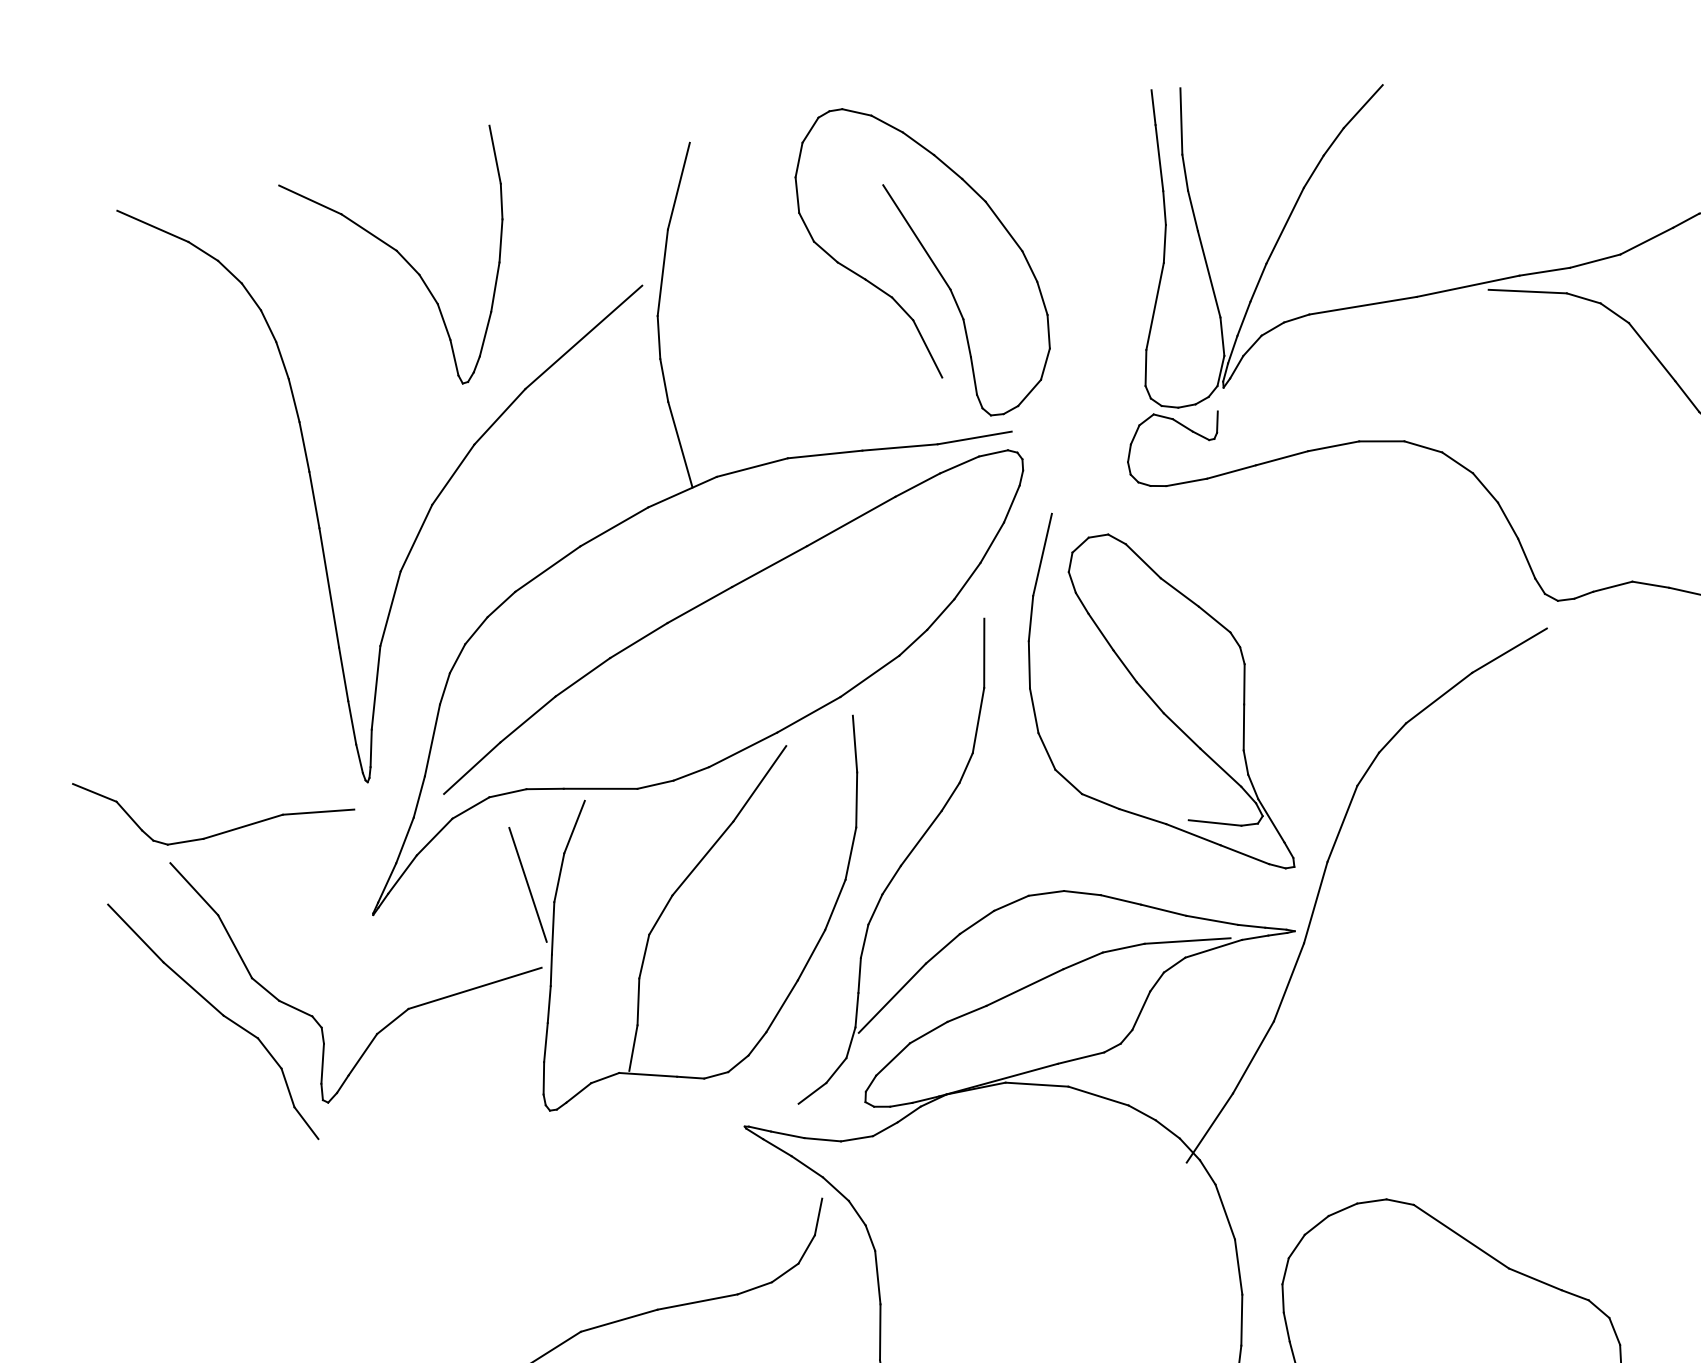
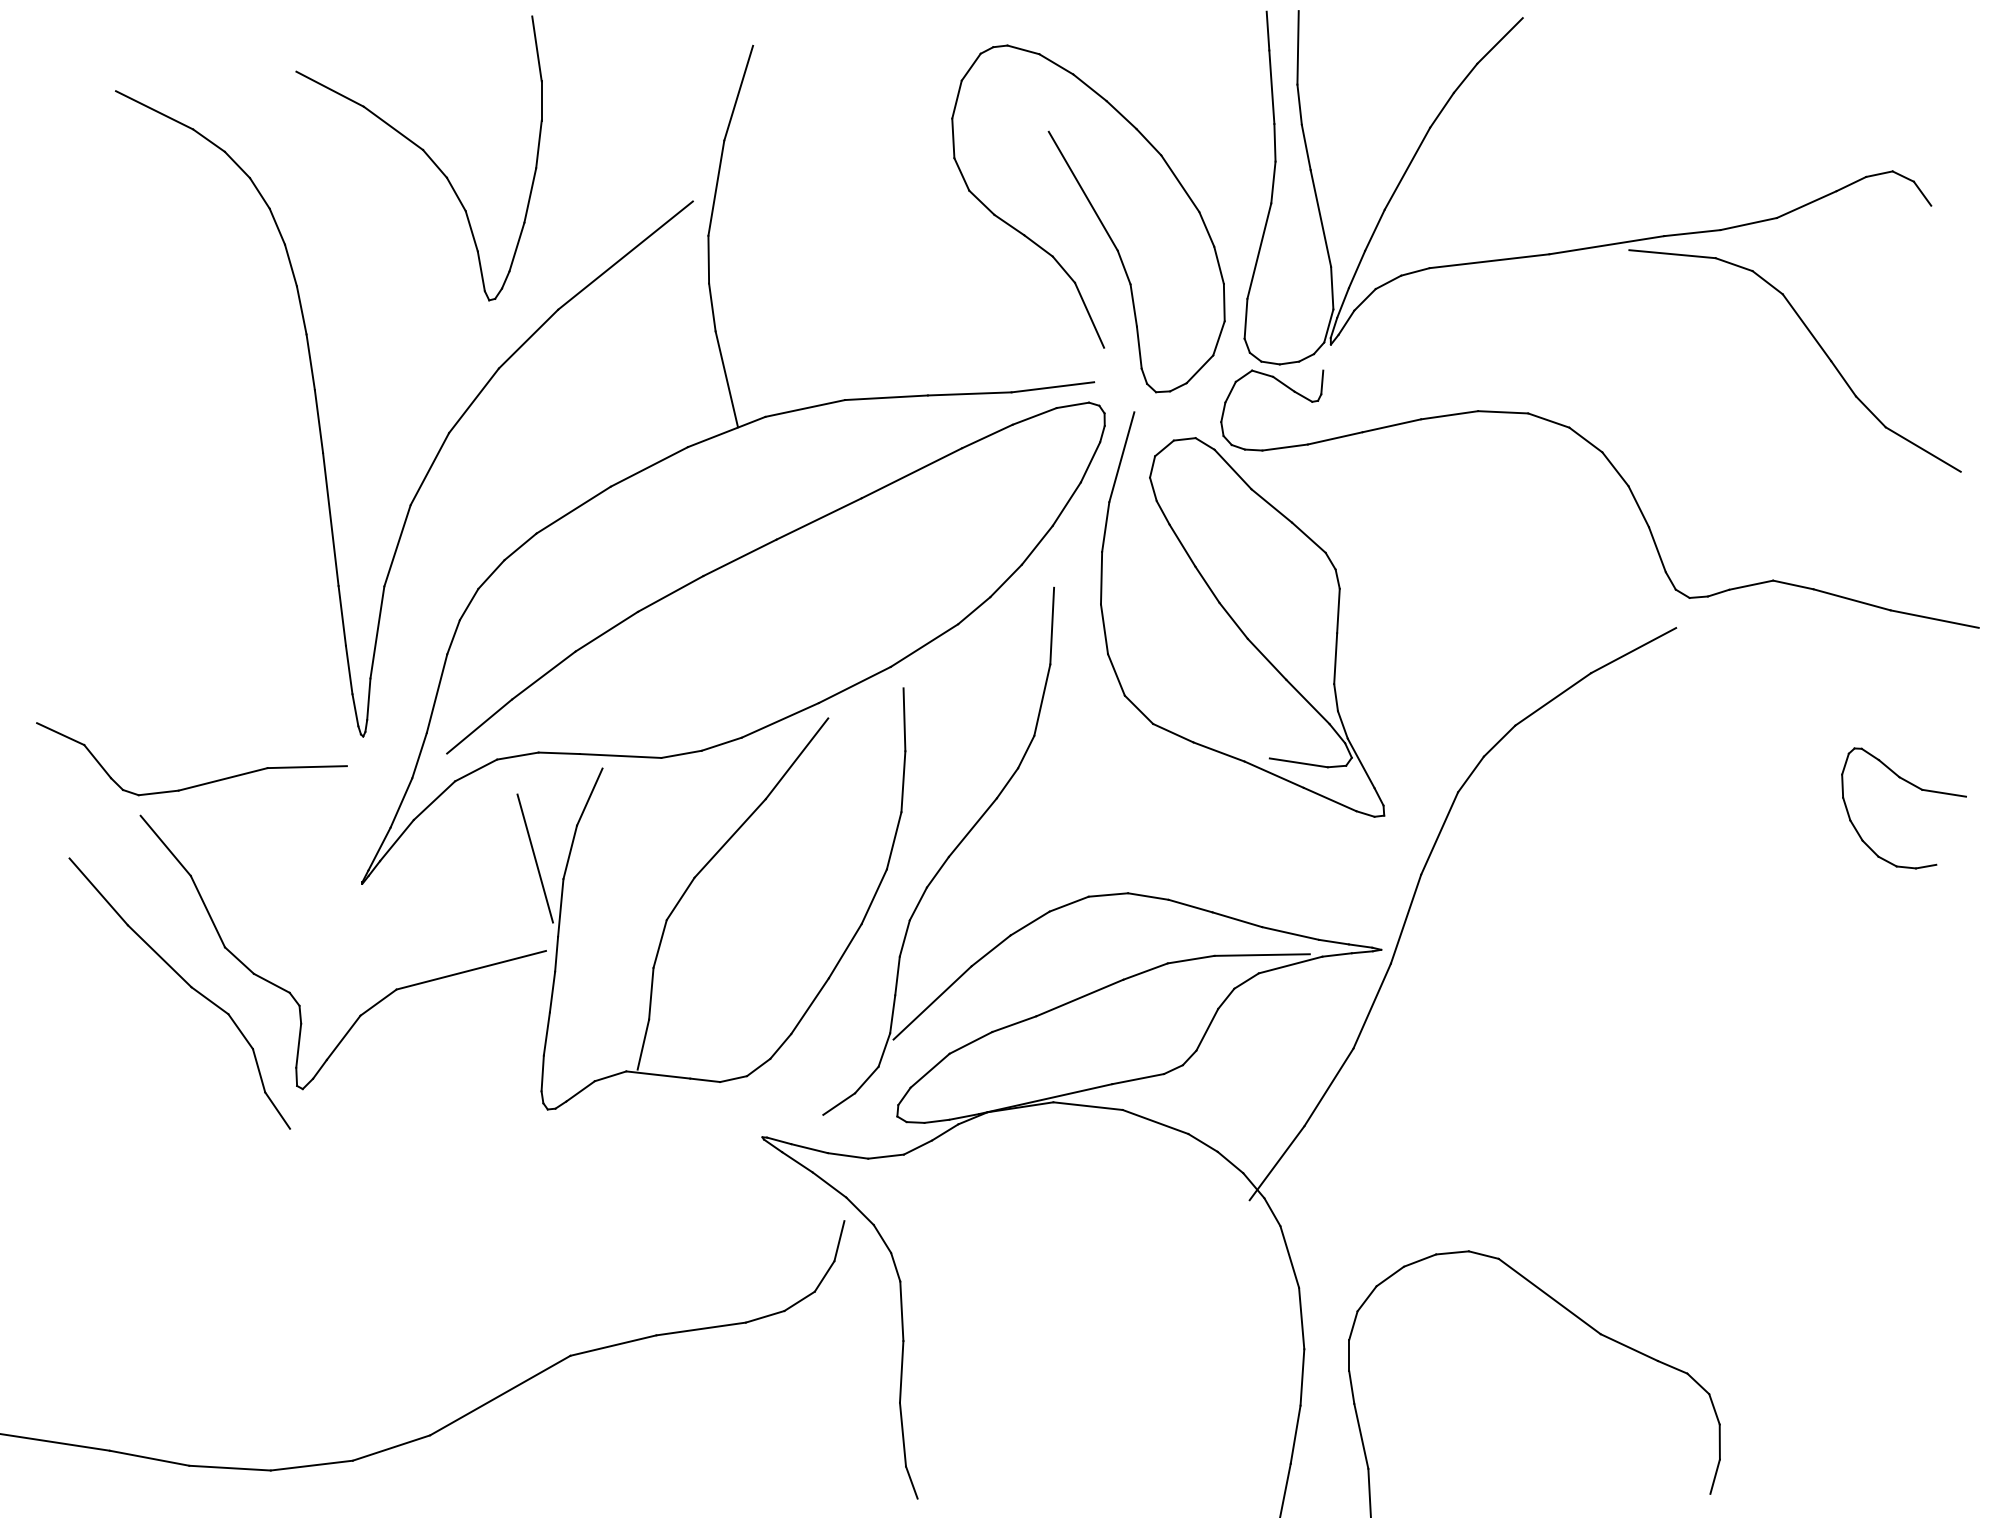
part: (928, 257) -> (1095, 214), moved
part: (1152, 698) -> (1235, 621), moved

